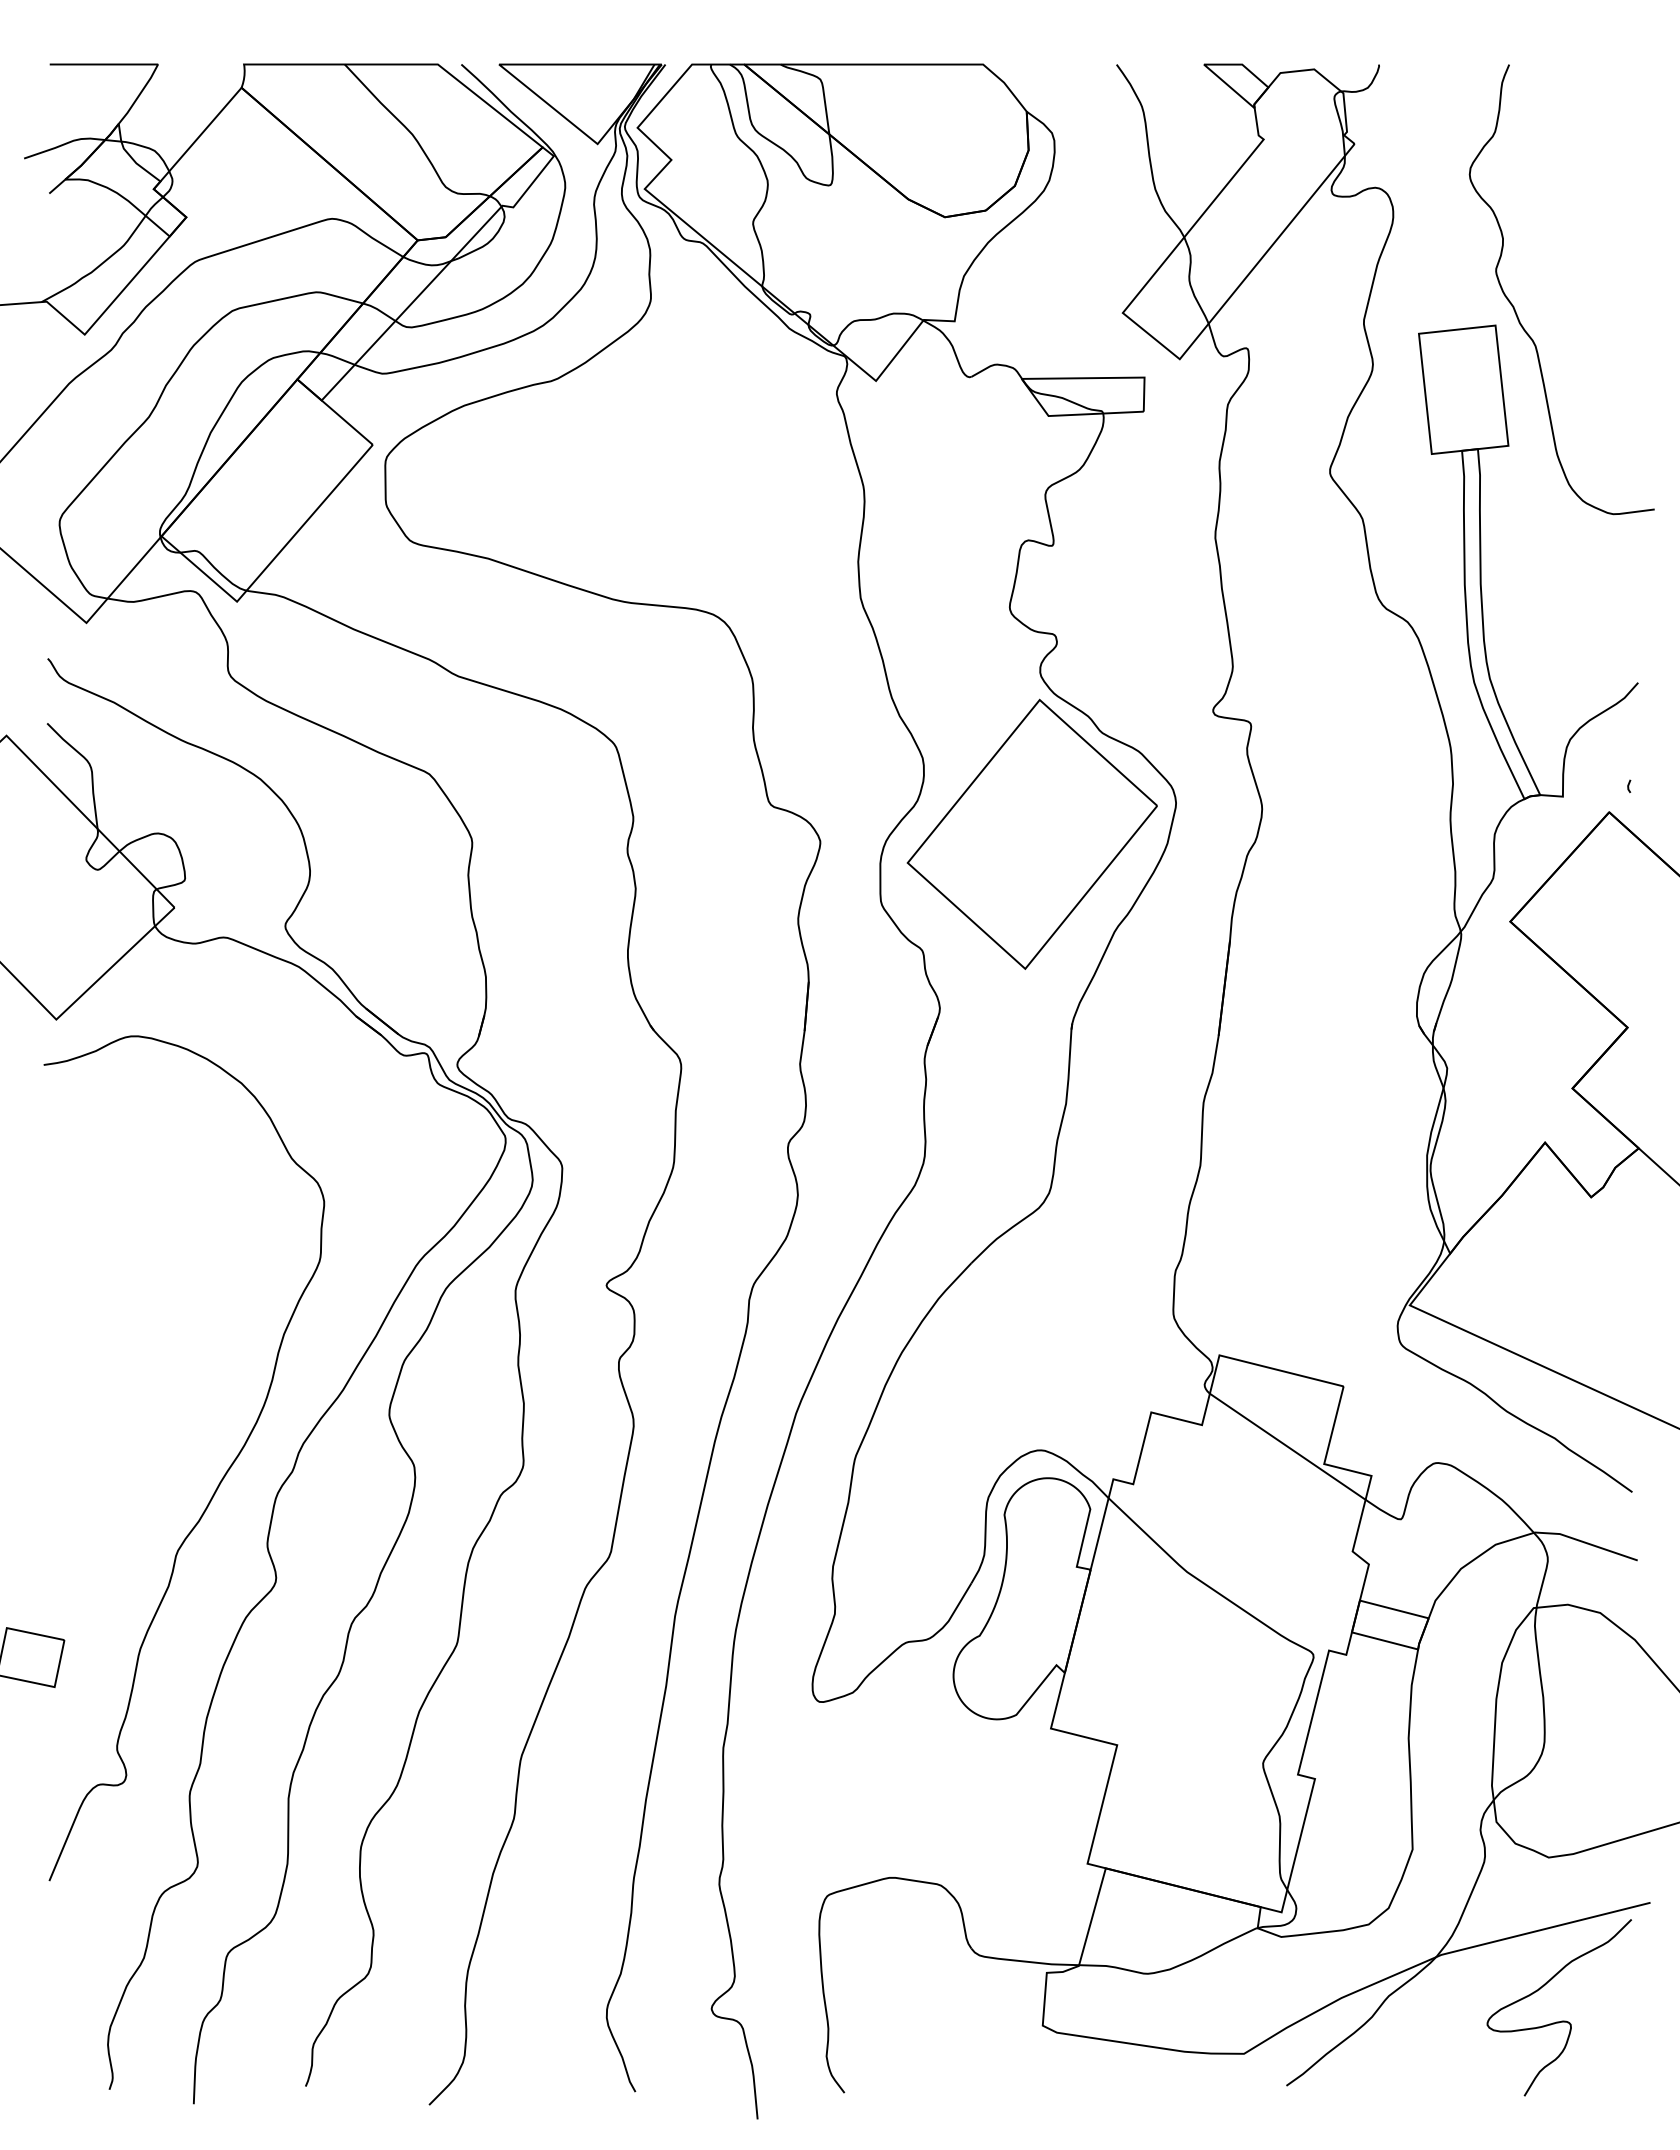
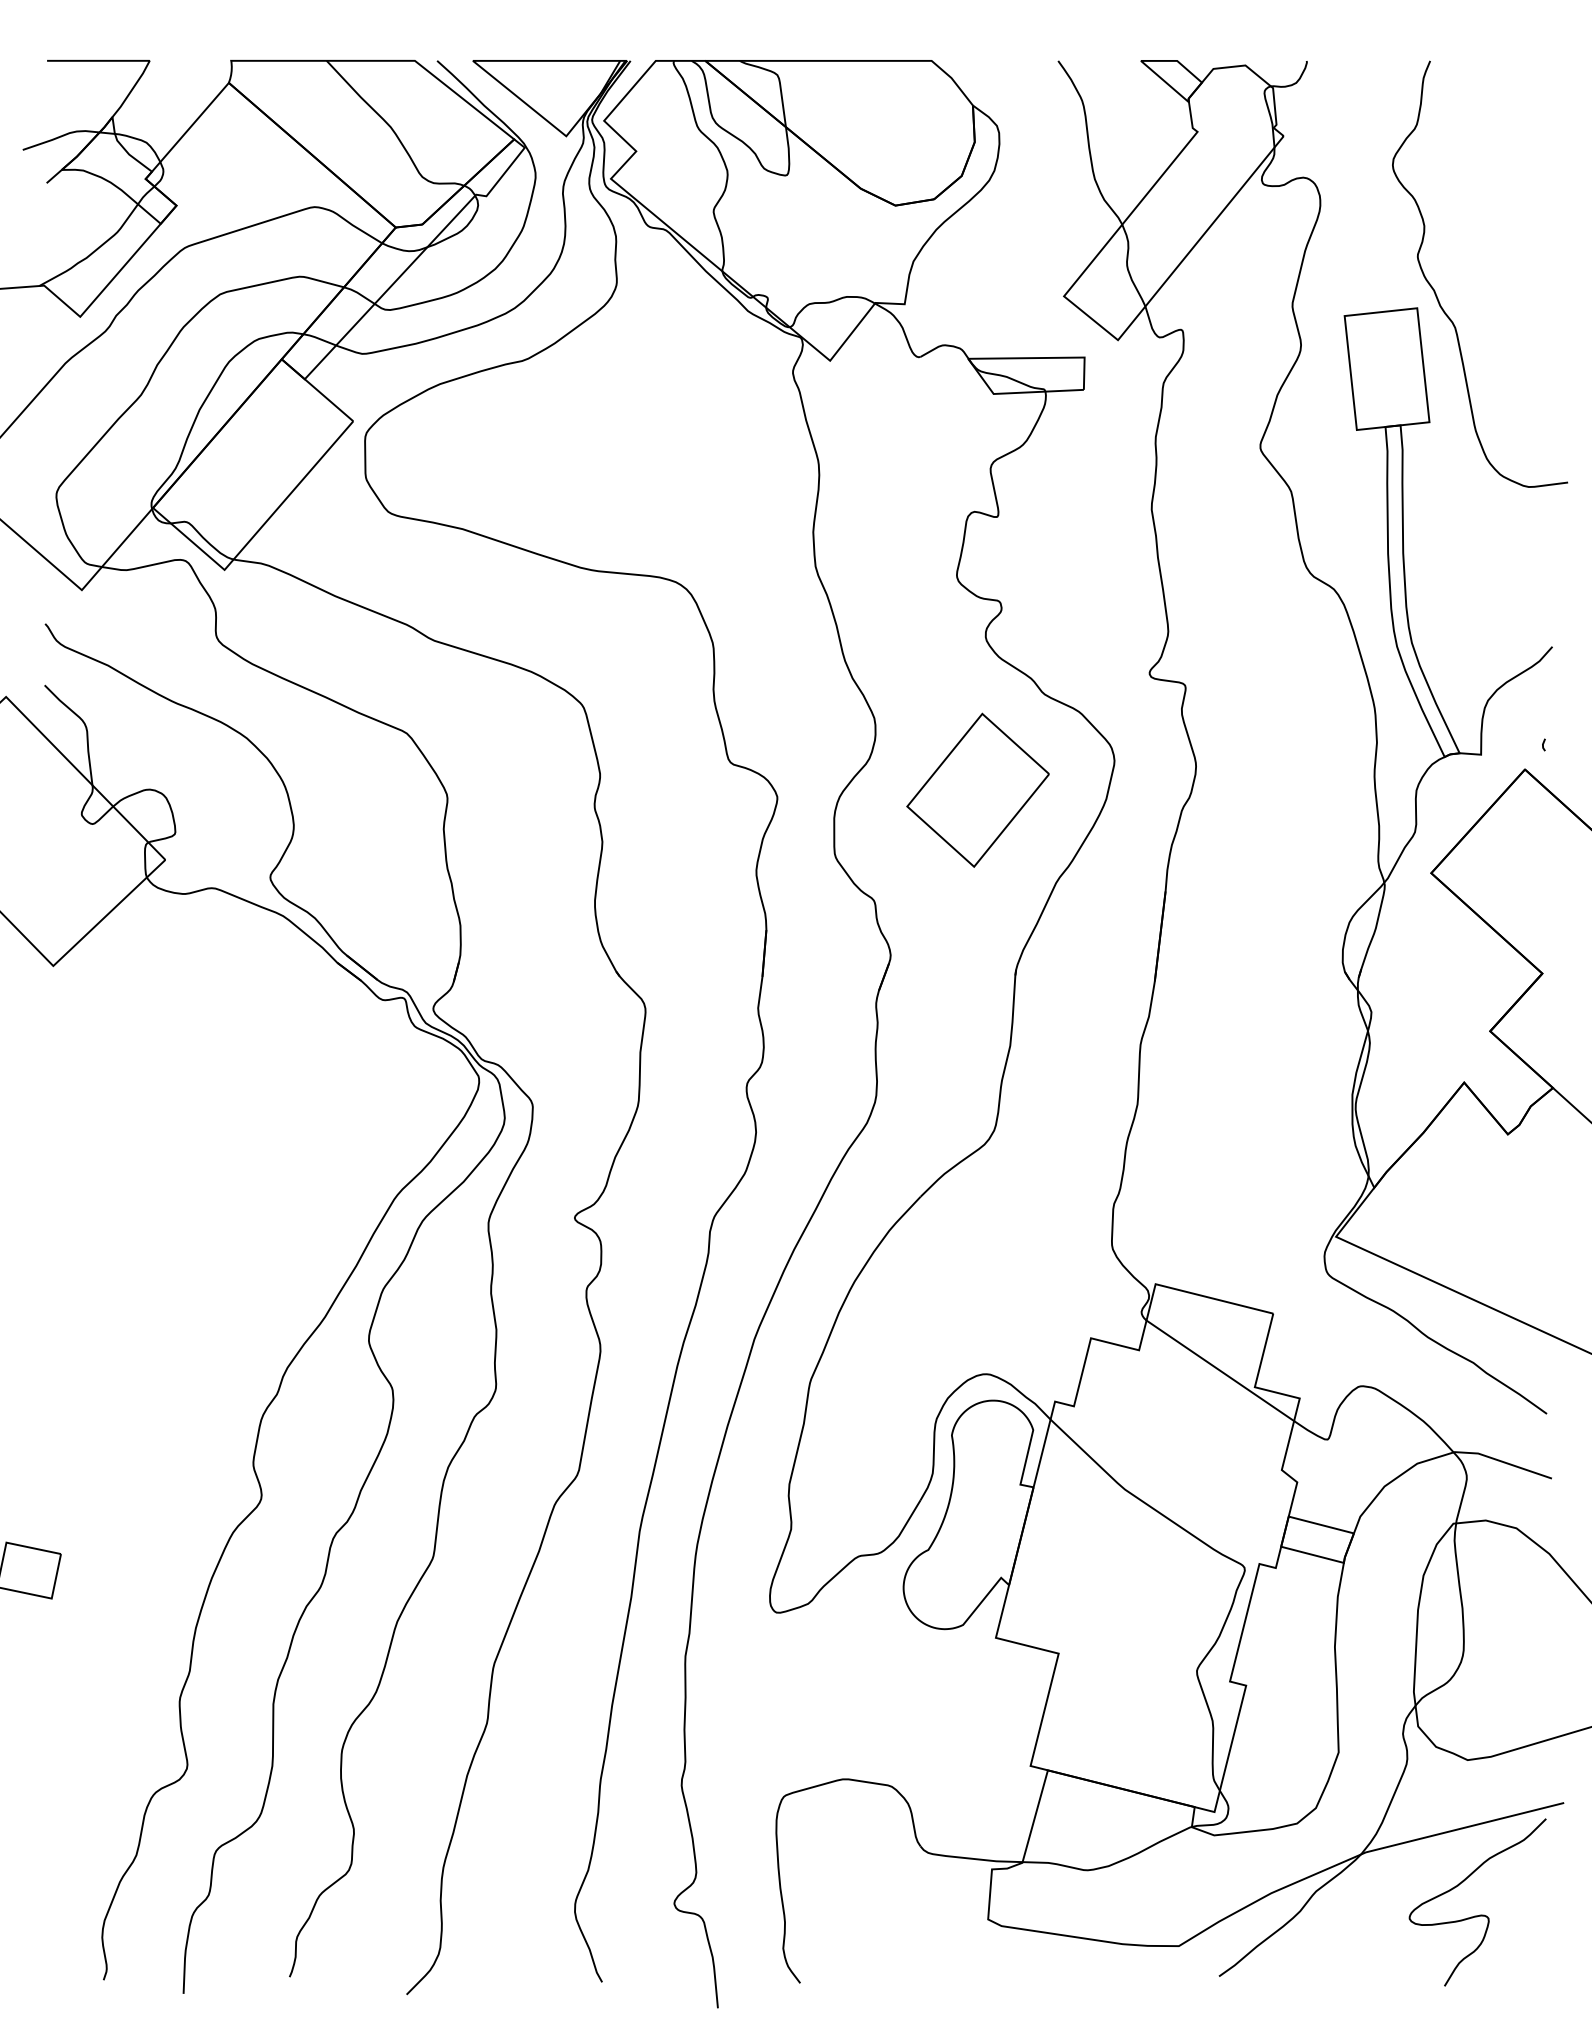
part: (1031, 833) -> (977, 789), size x0.6
curve: (220, 1480) -> (208, 1402), removed

